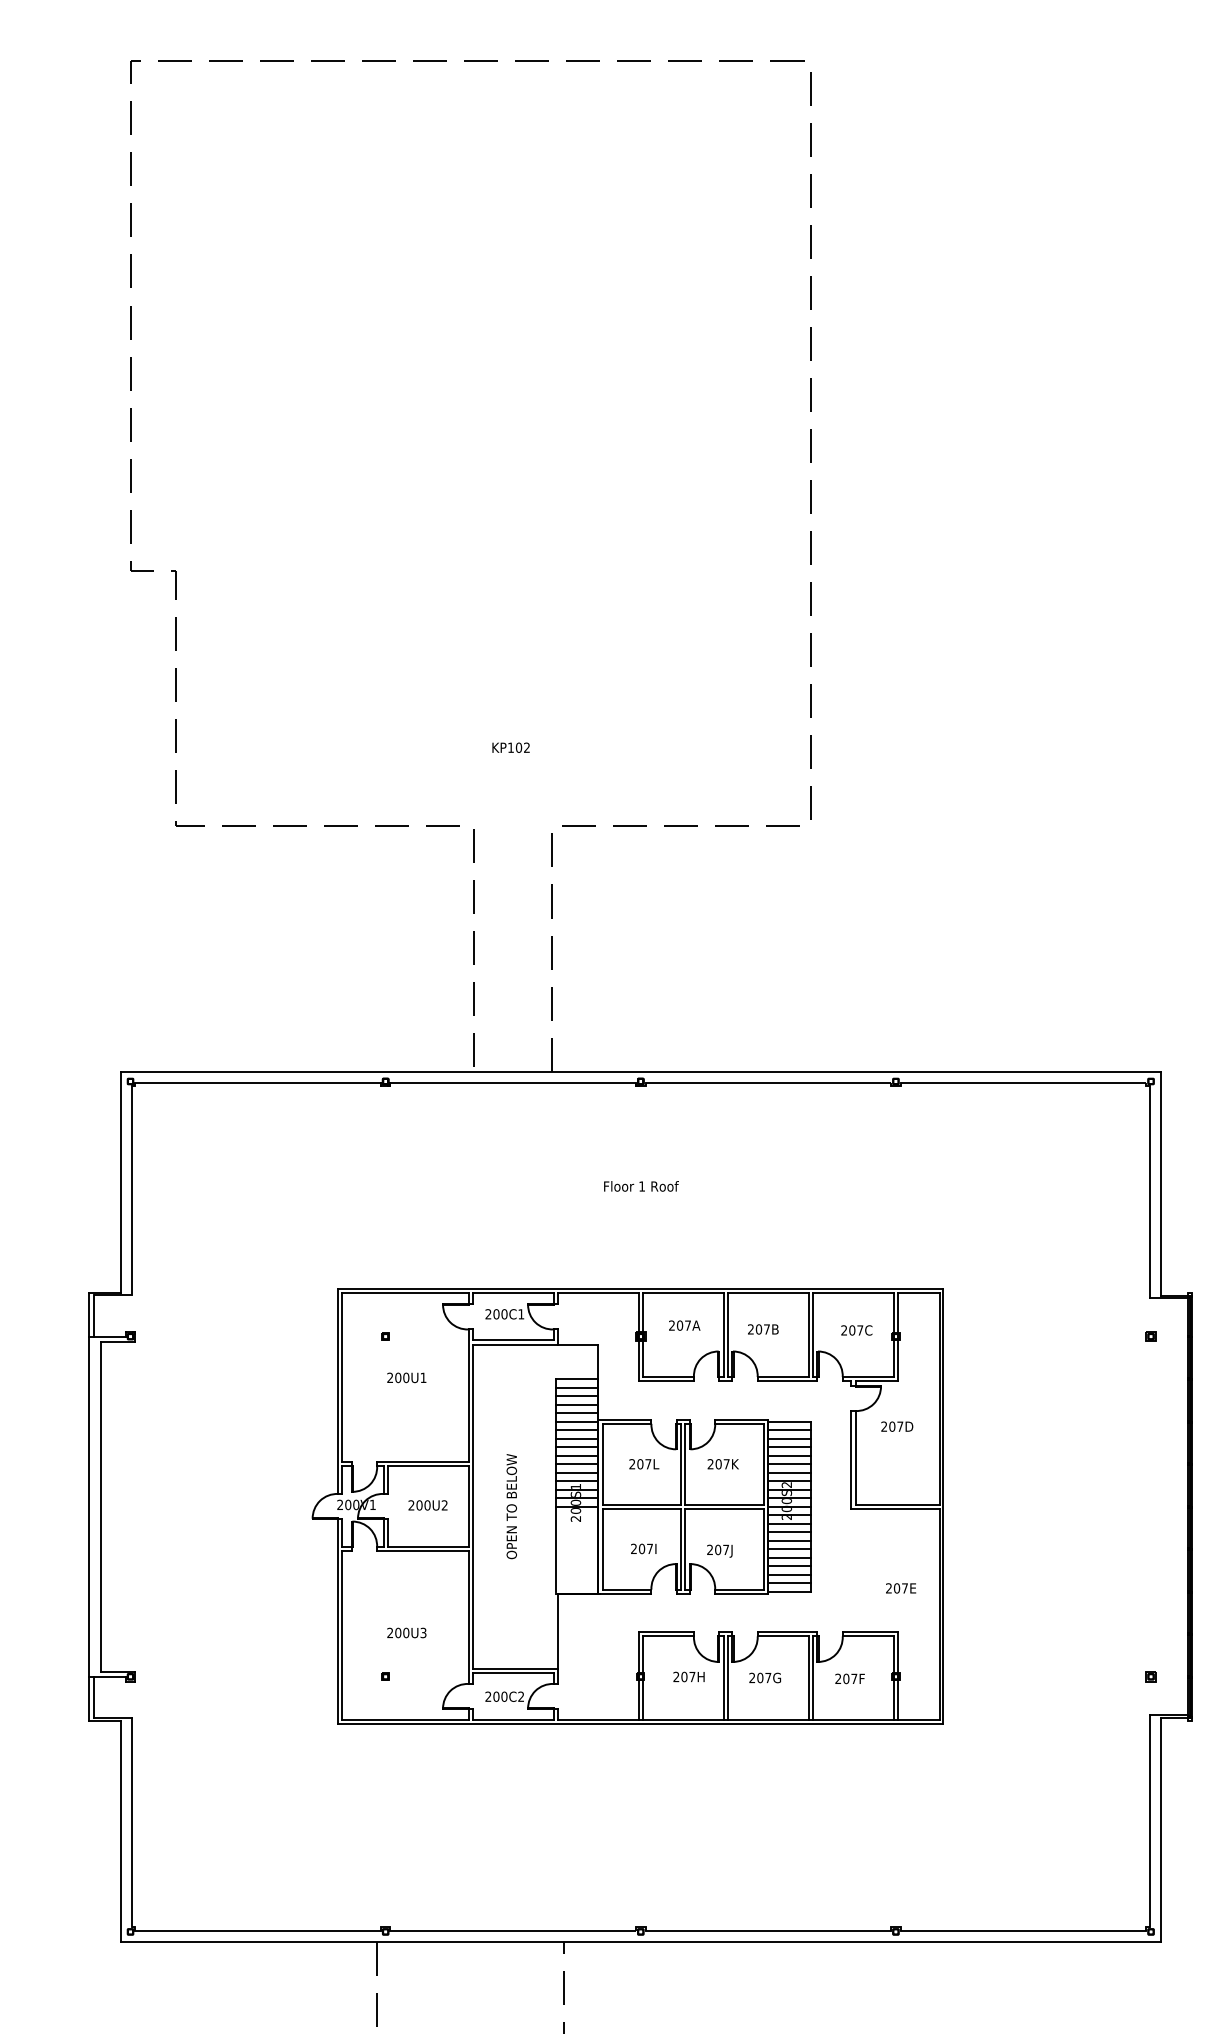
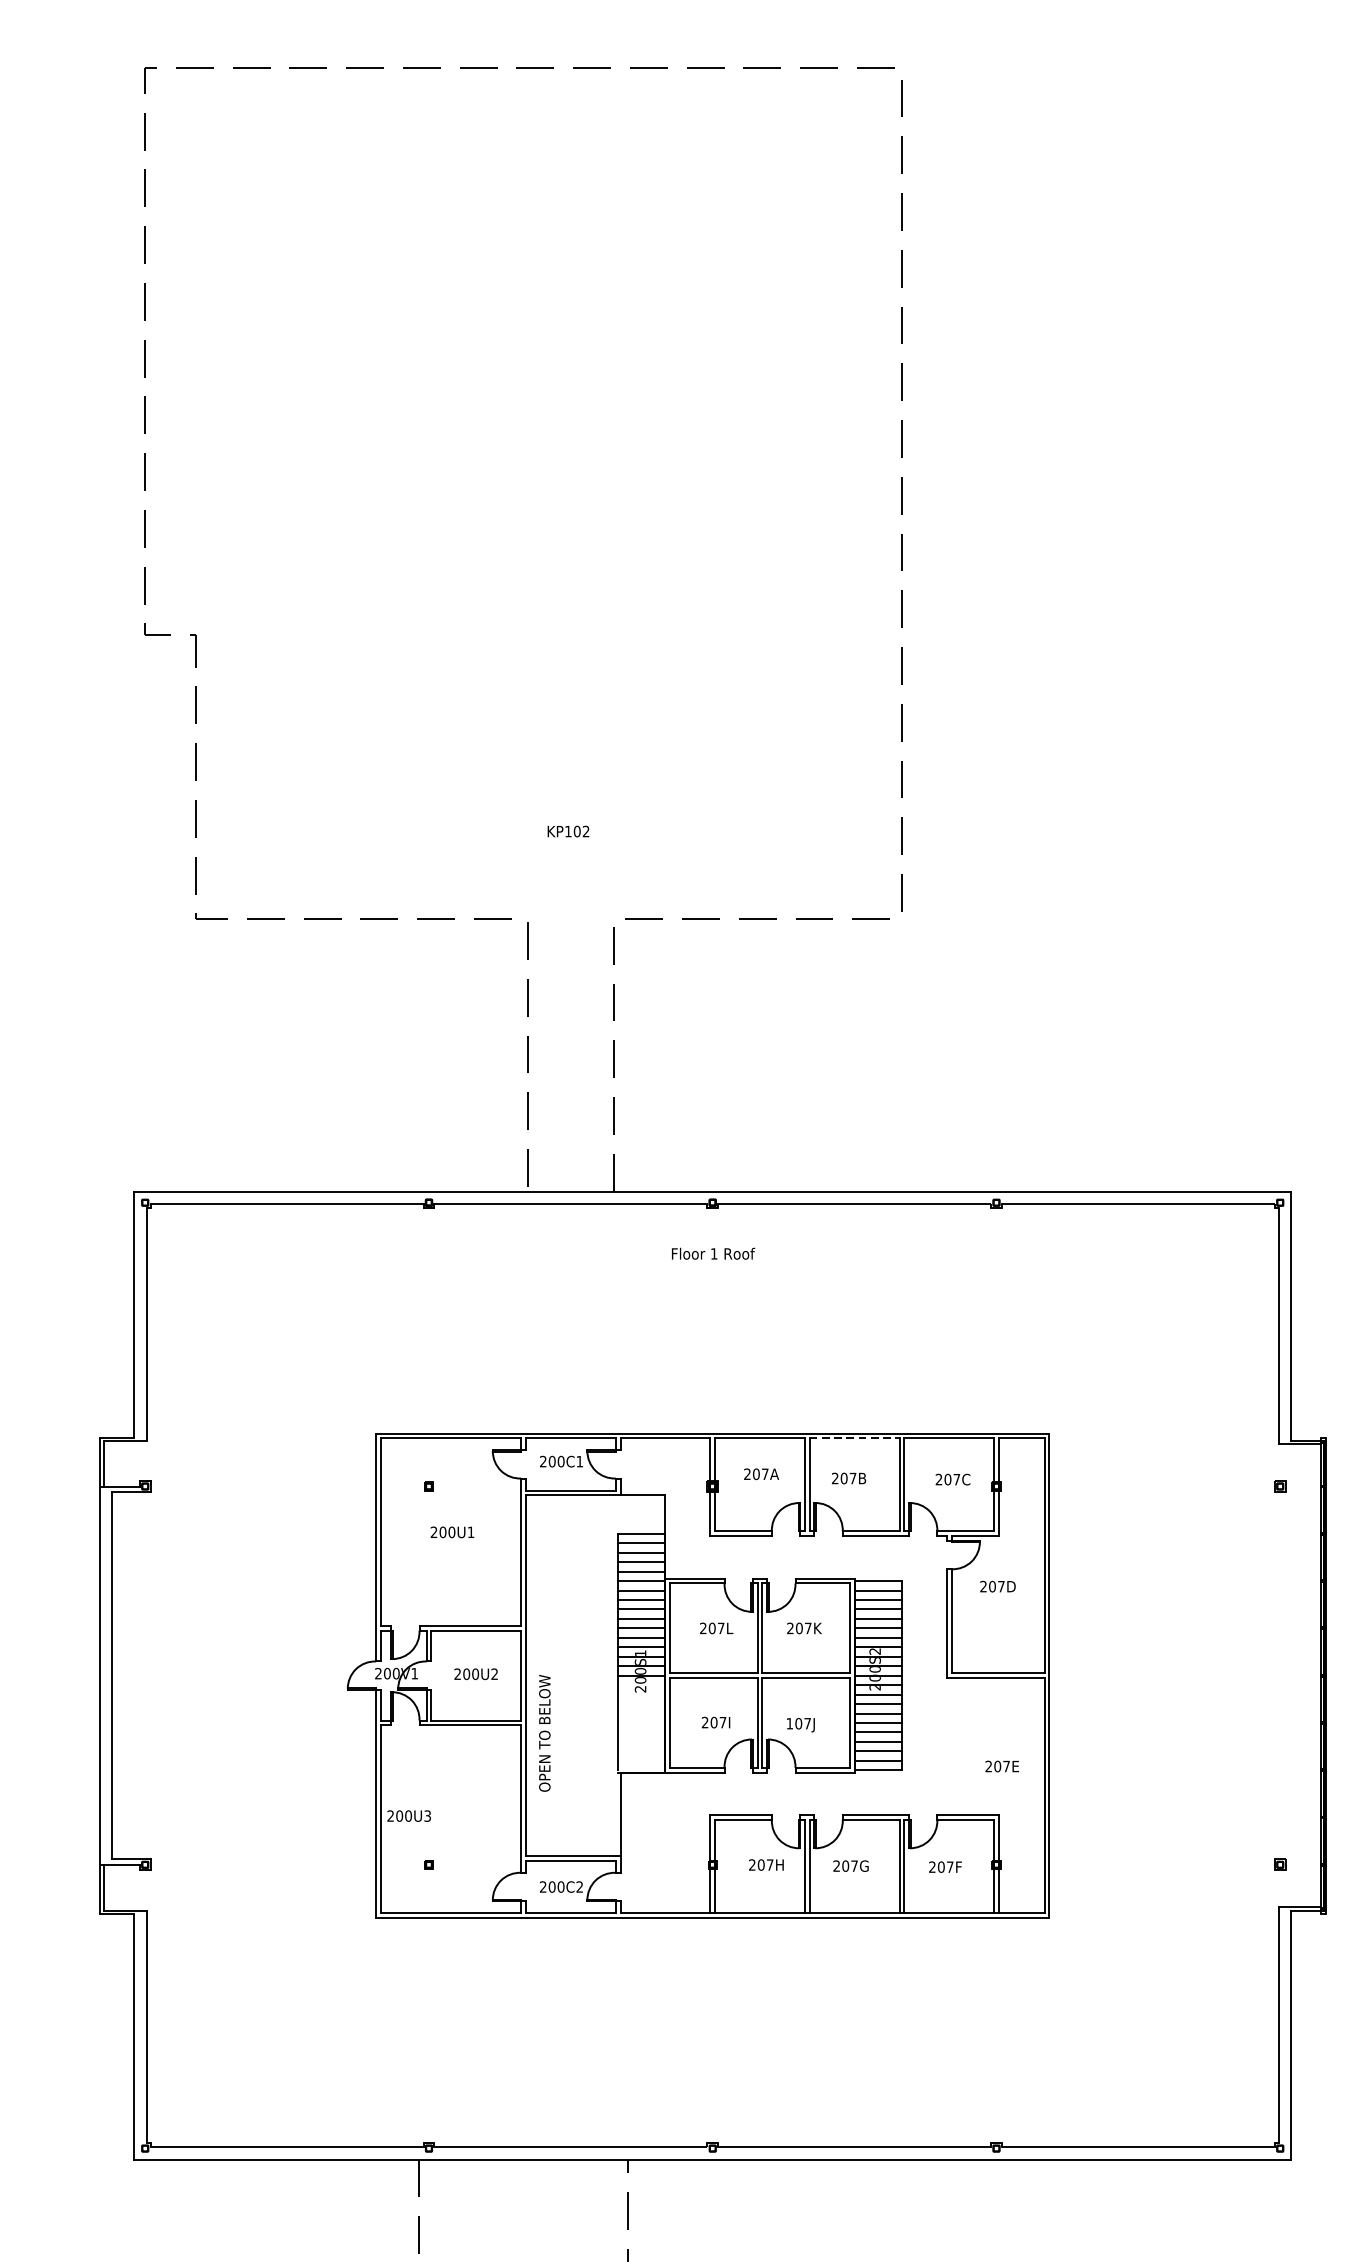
text: (641, 1186) -> (713, 1253), moved
line: (768, 1293) -> (854, 1438), solid -> dashed
text: (511, 1506) -> (544, 1733), moved
text: (709, 1549) -> (789, 1723), 207J -> 107J
text: (406, 1632) -> (408, 1815), moved

